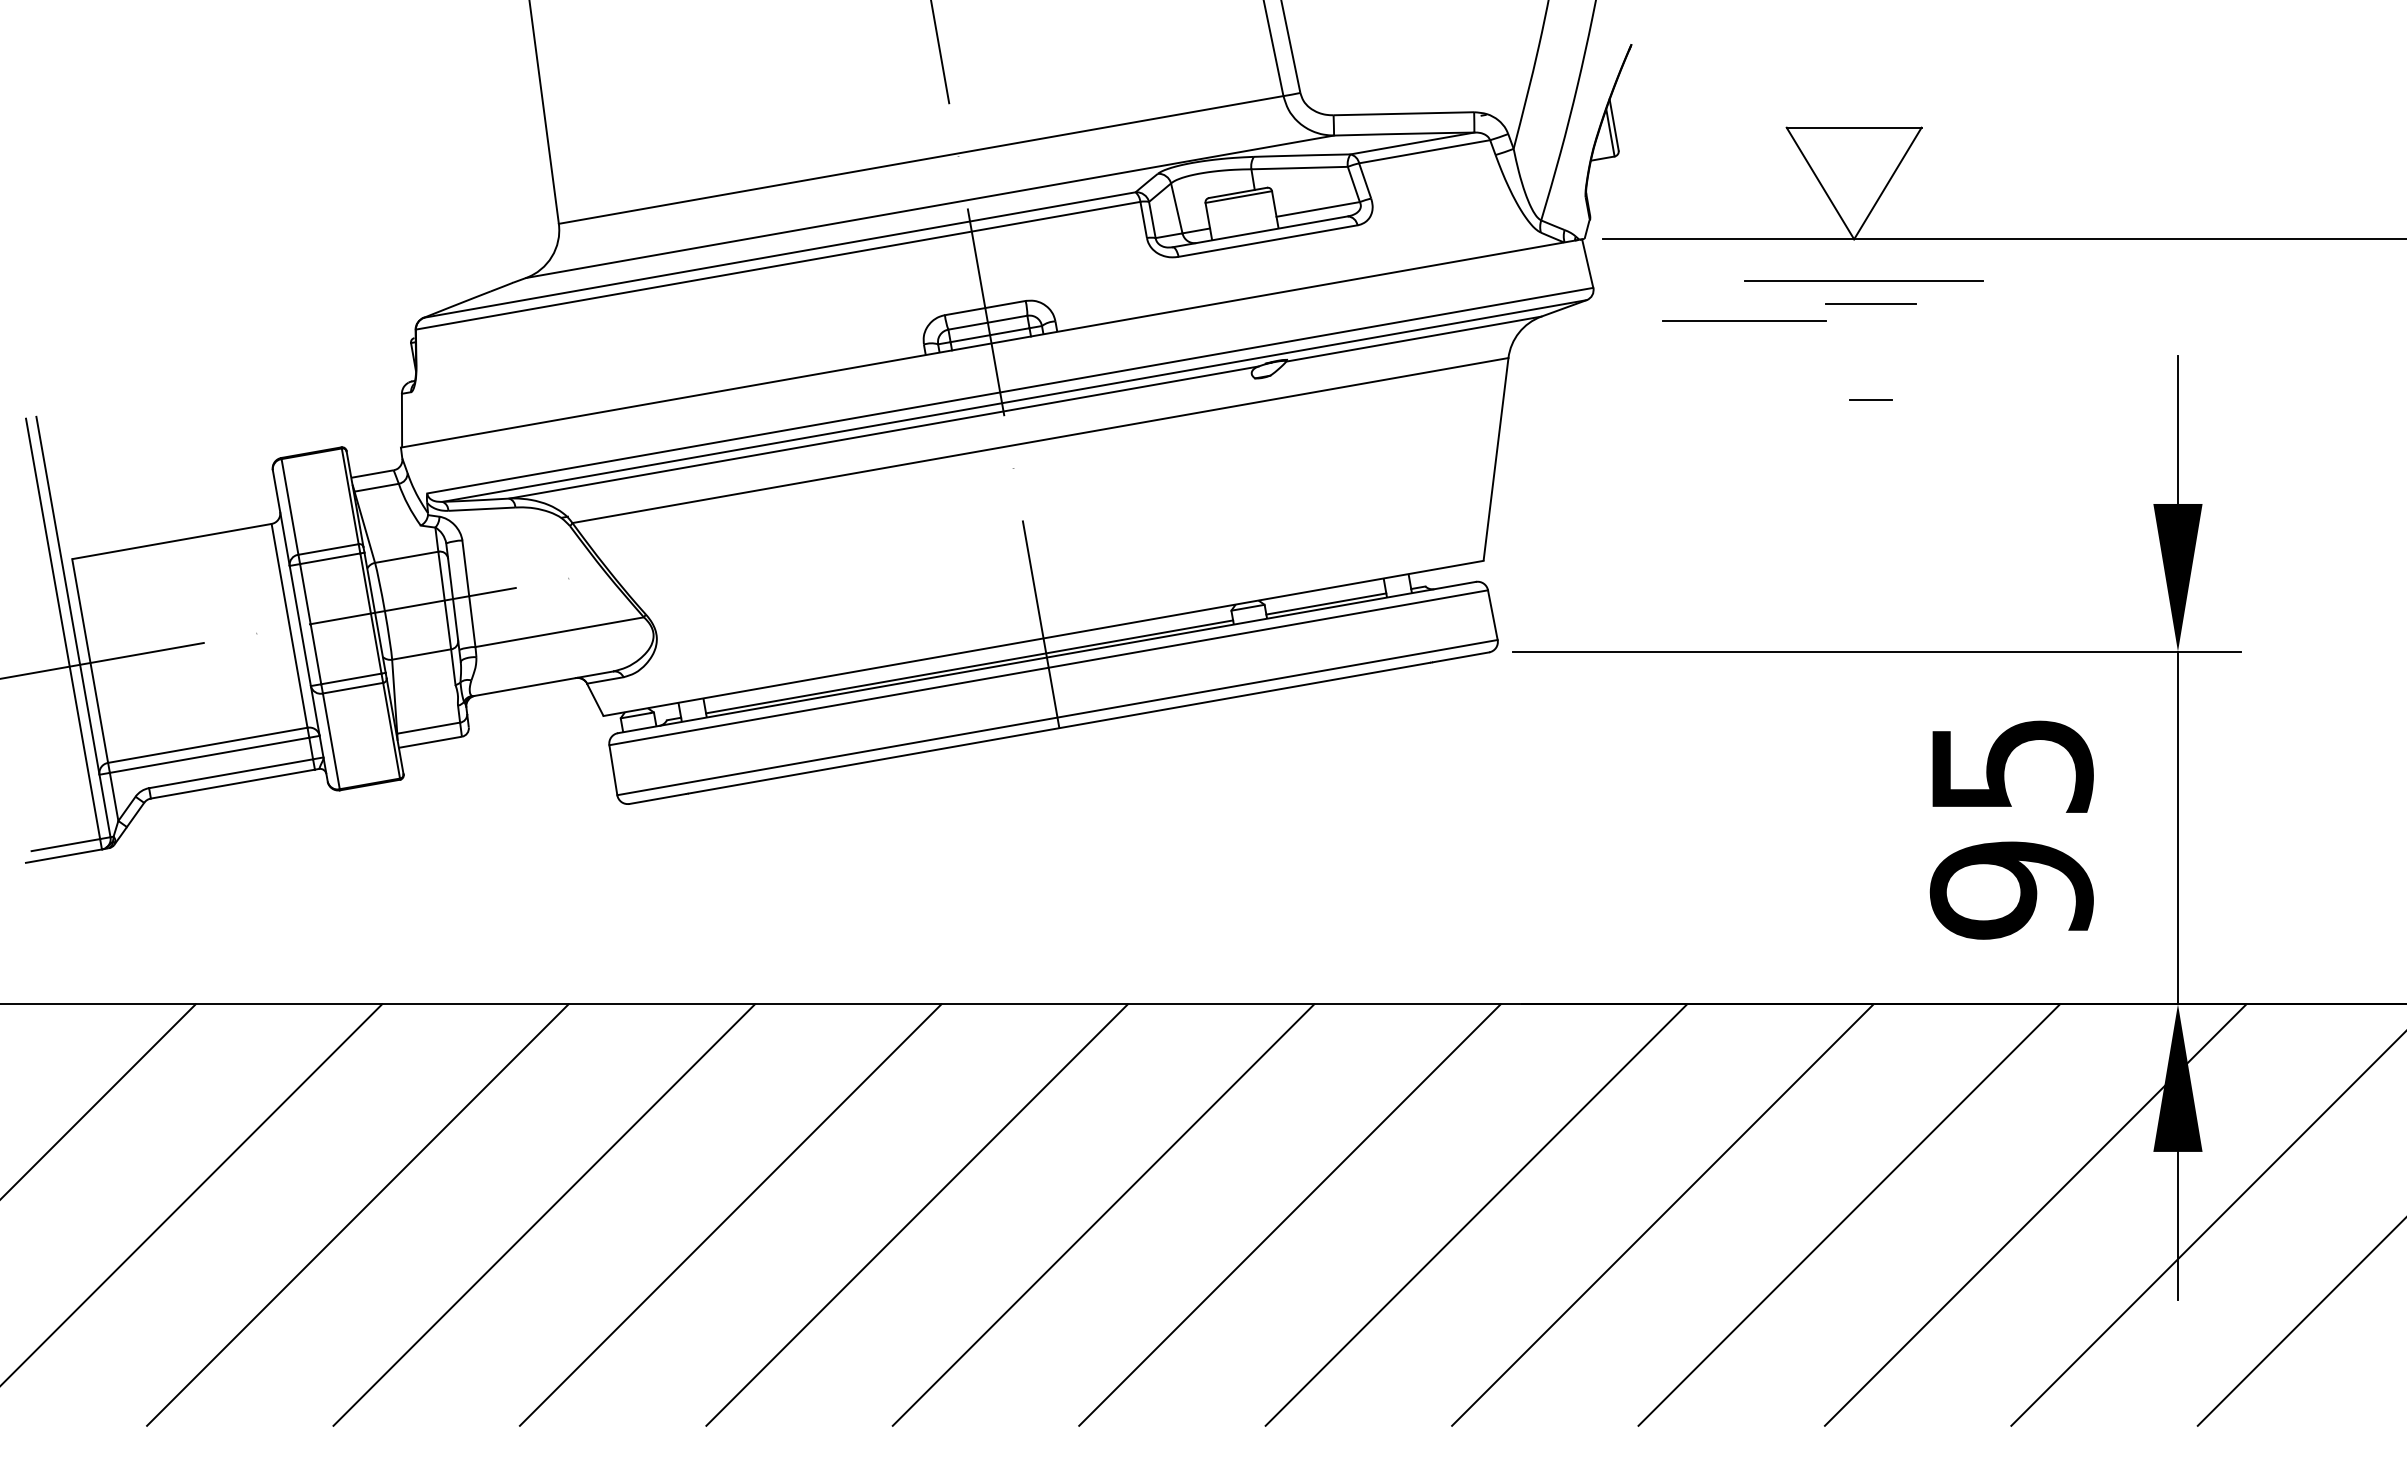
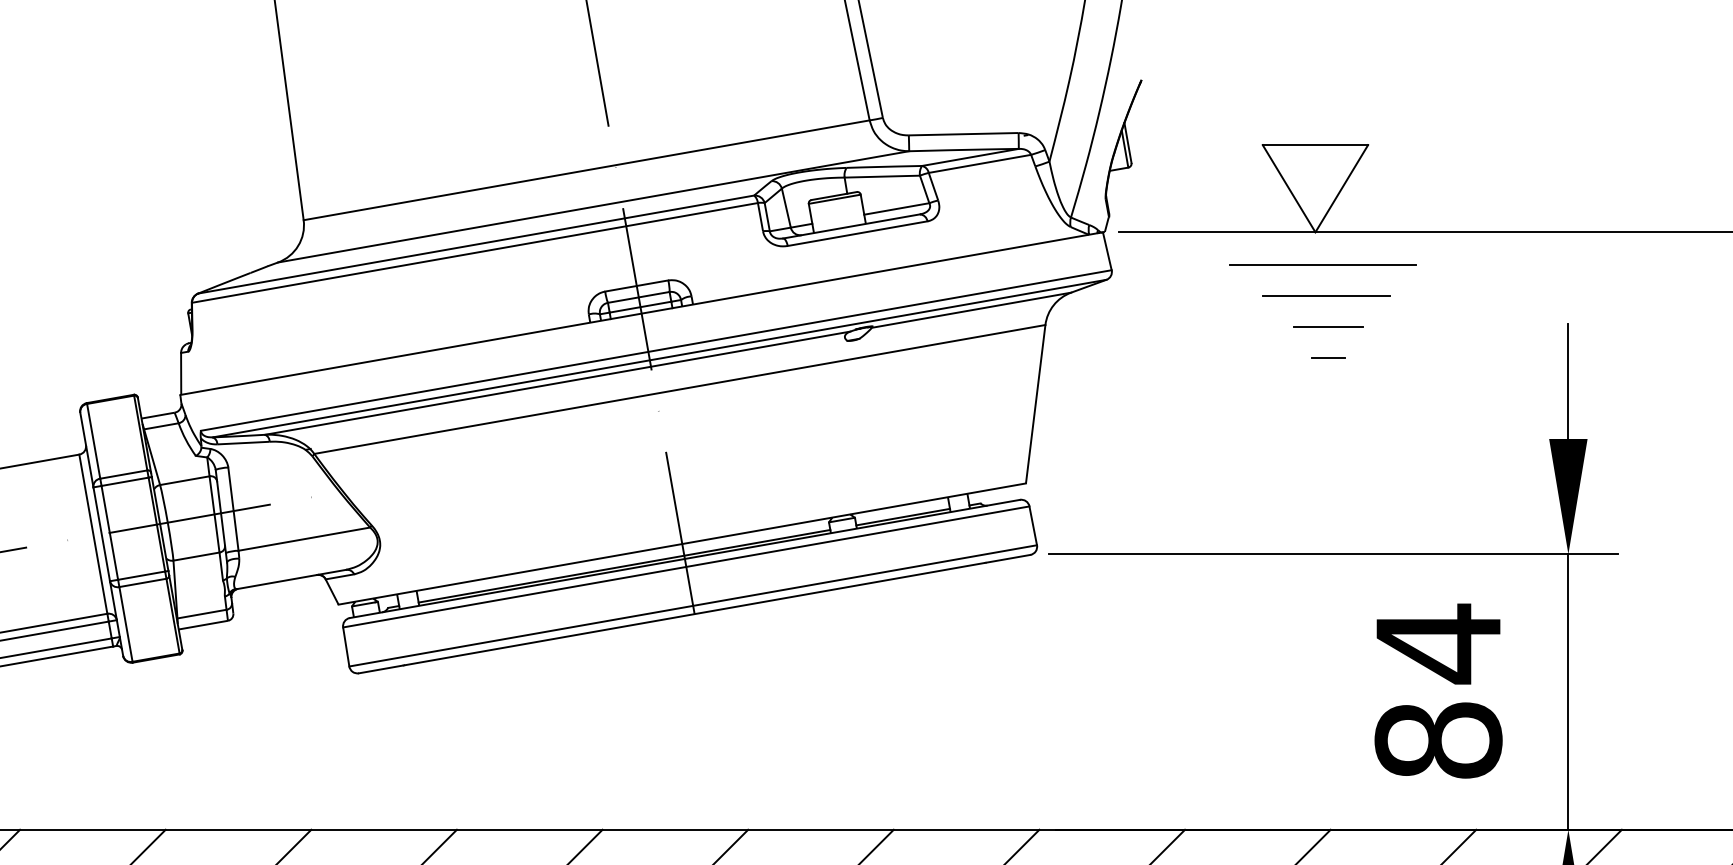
line: (1870, 303) -> (1328, 326), moved
line: (1744, 320) -> (1326, 295), moved
text: (2011, 826) -> (1438, 690), 95 -> 84

